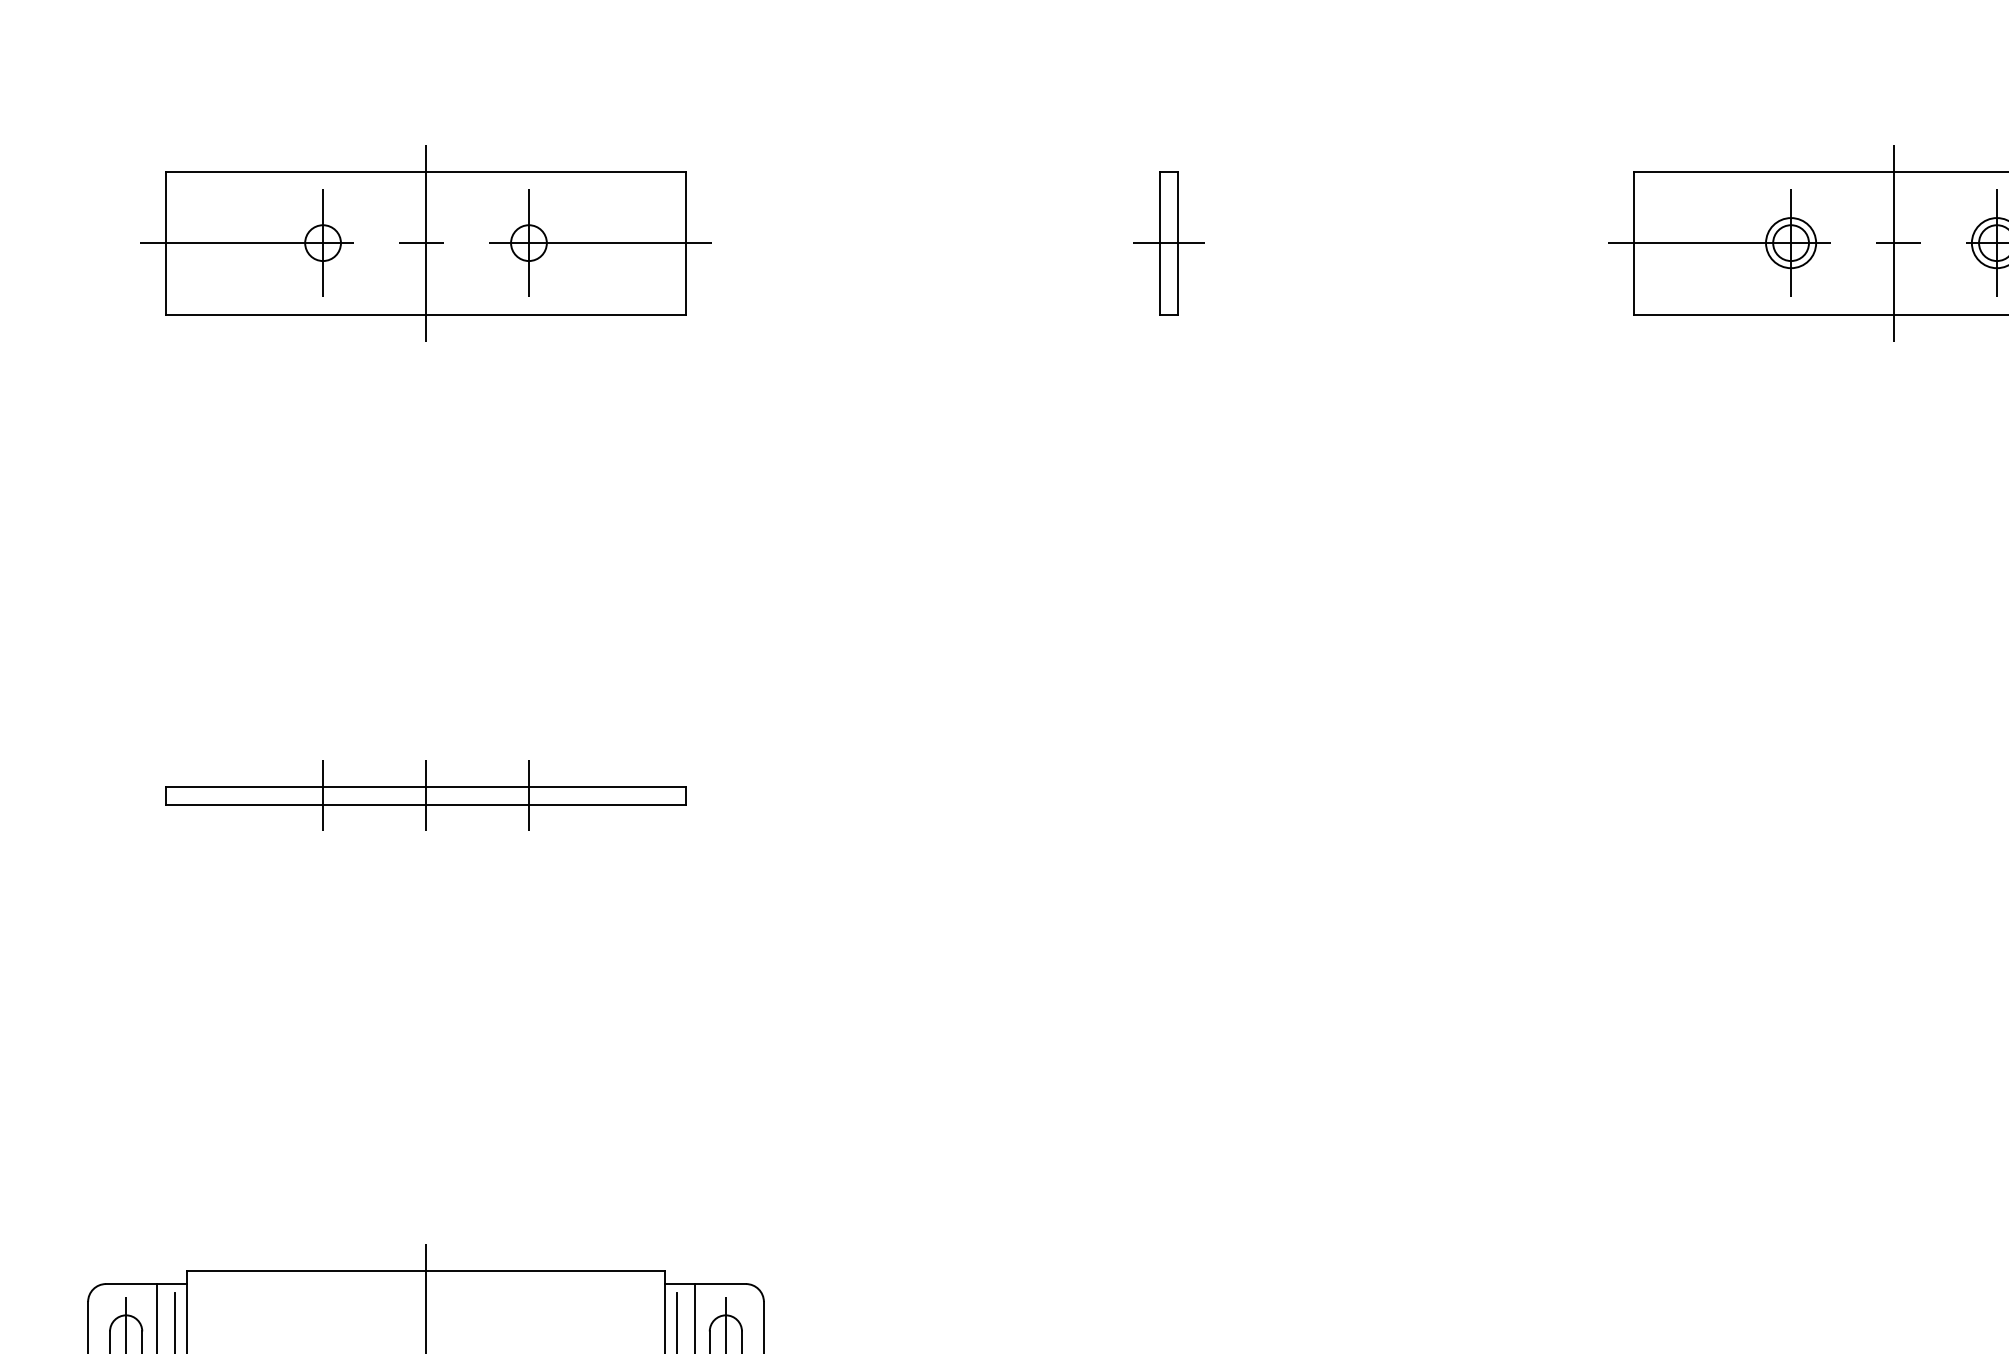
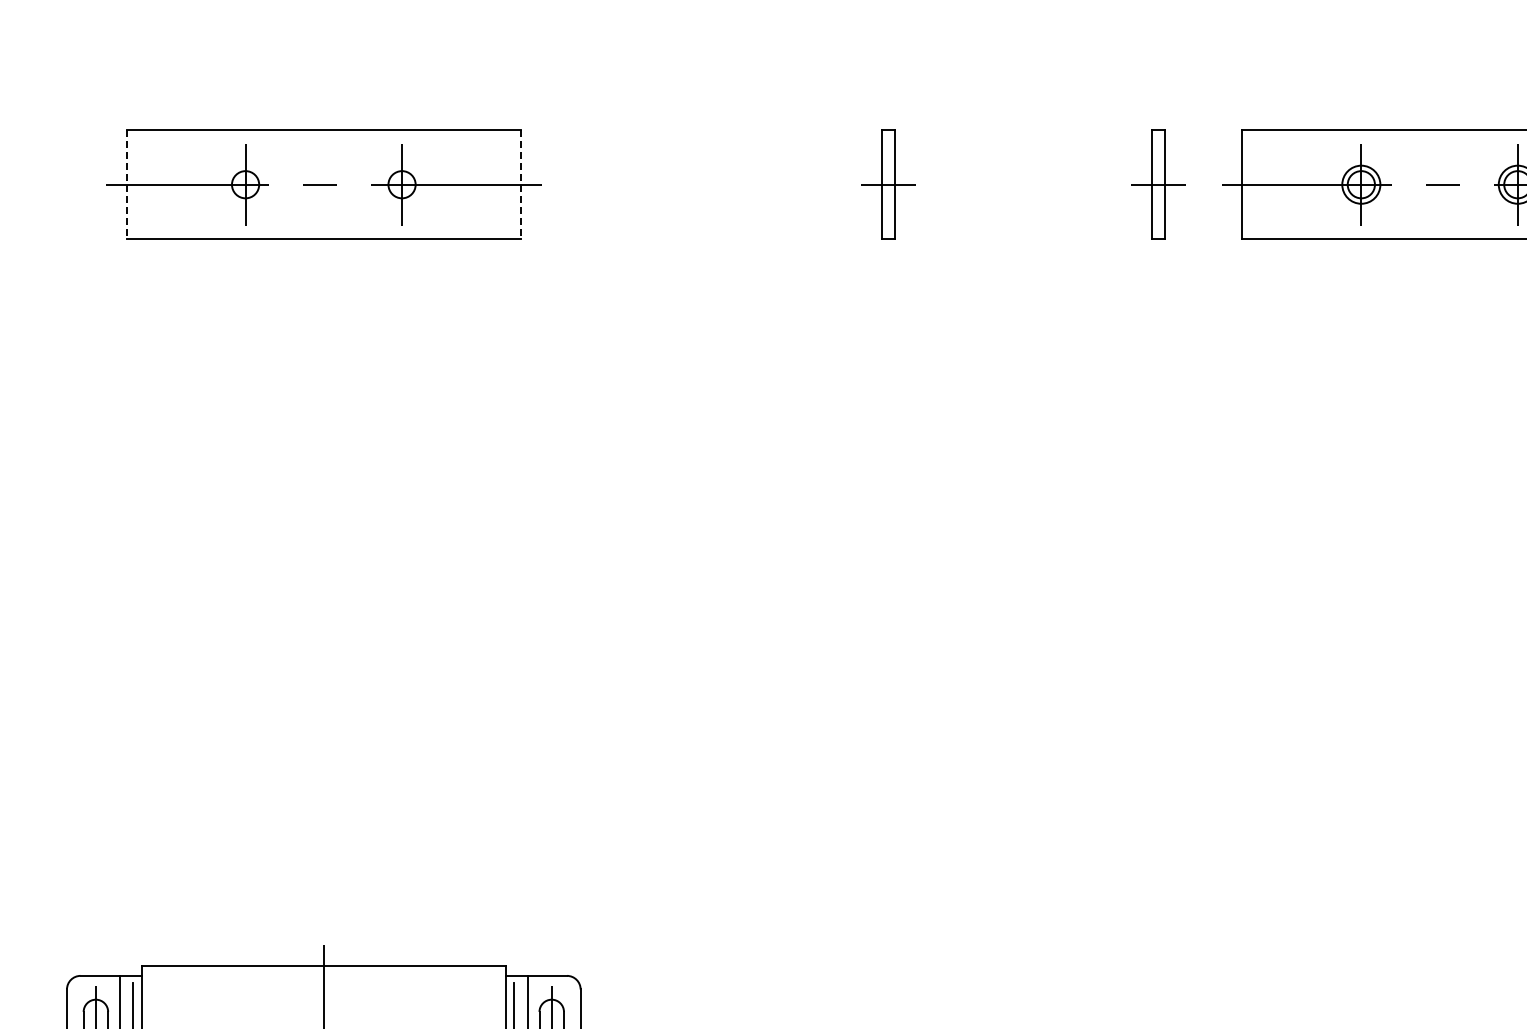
line: (425, 242) -> (323, 184), removed
part: (1524, 242) -> (1158, 184), added
line: (1893, 242) -> (1439, 184), removed
line: (166, 244) -> (126, 185), solid -> dashed
line: (686, 244) -> (521, 185), solid -> dashed
part: (425, 795) -> (323, 604), removed

